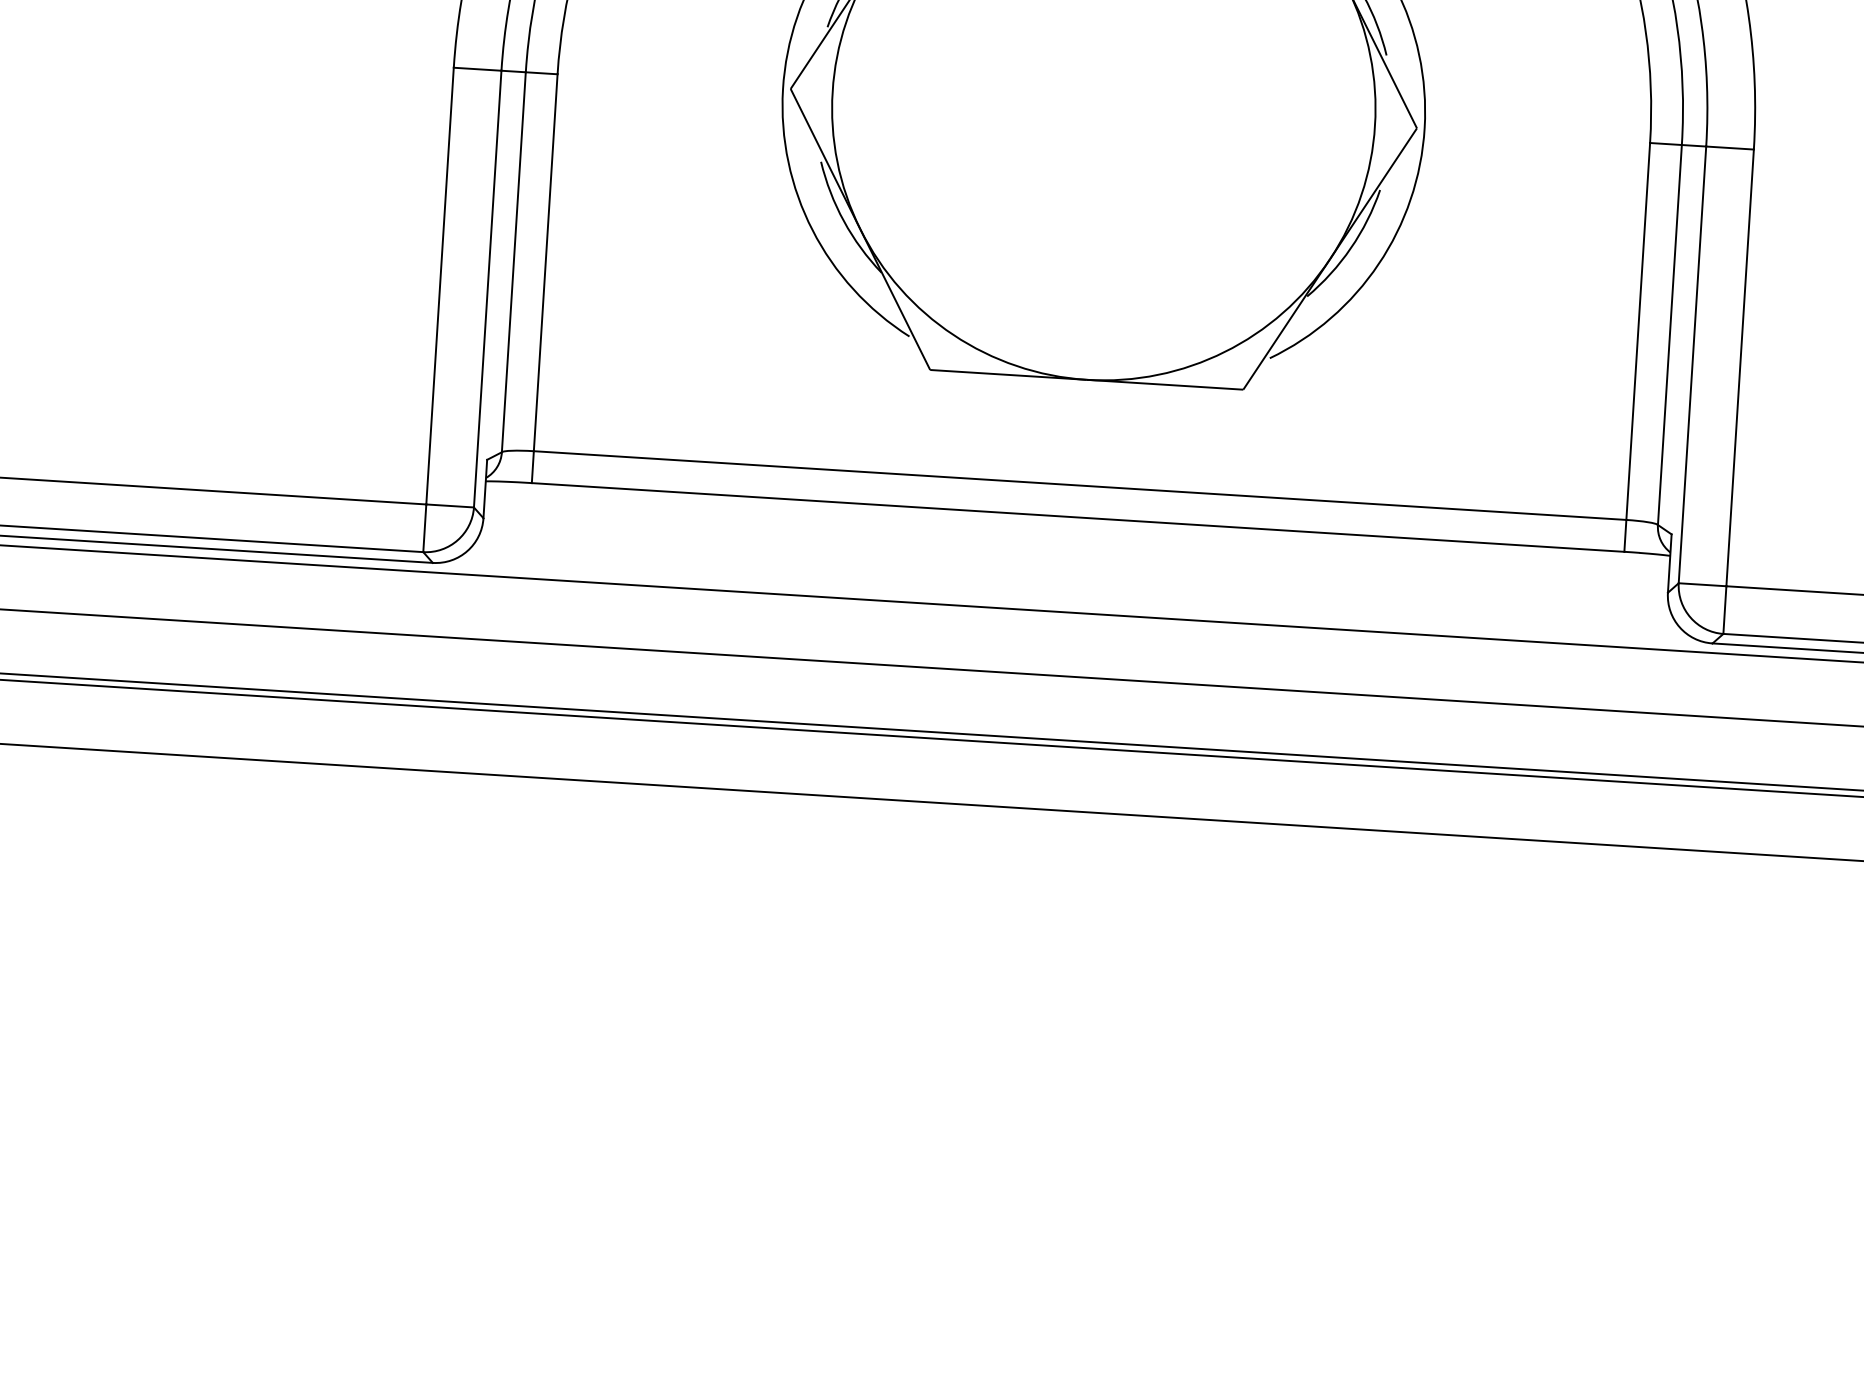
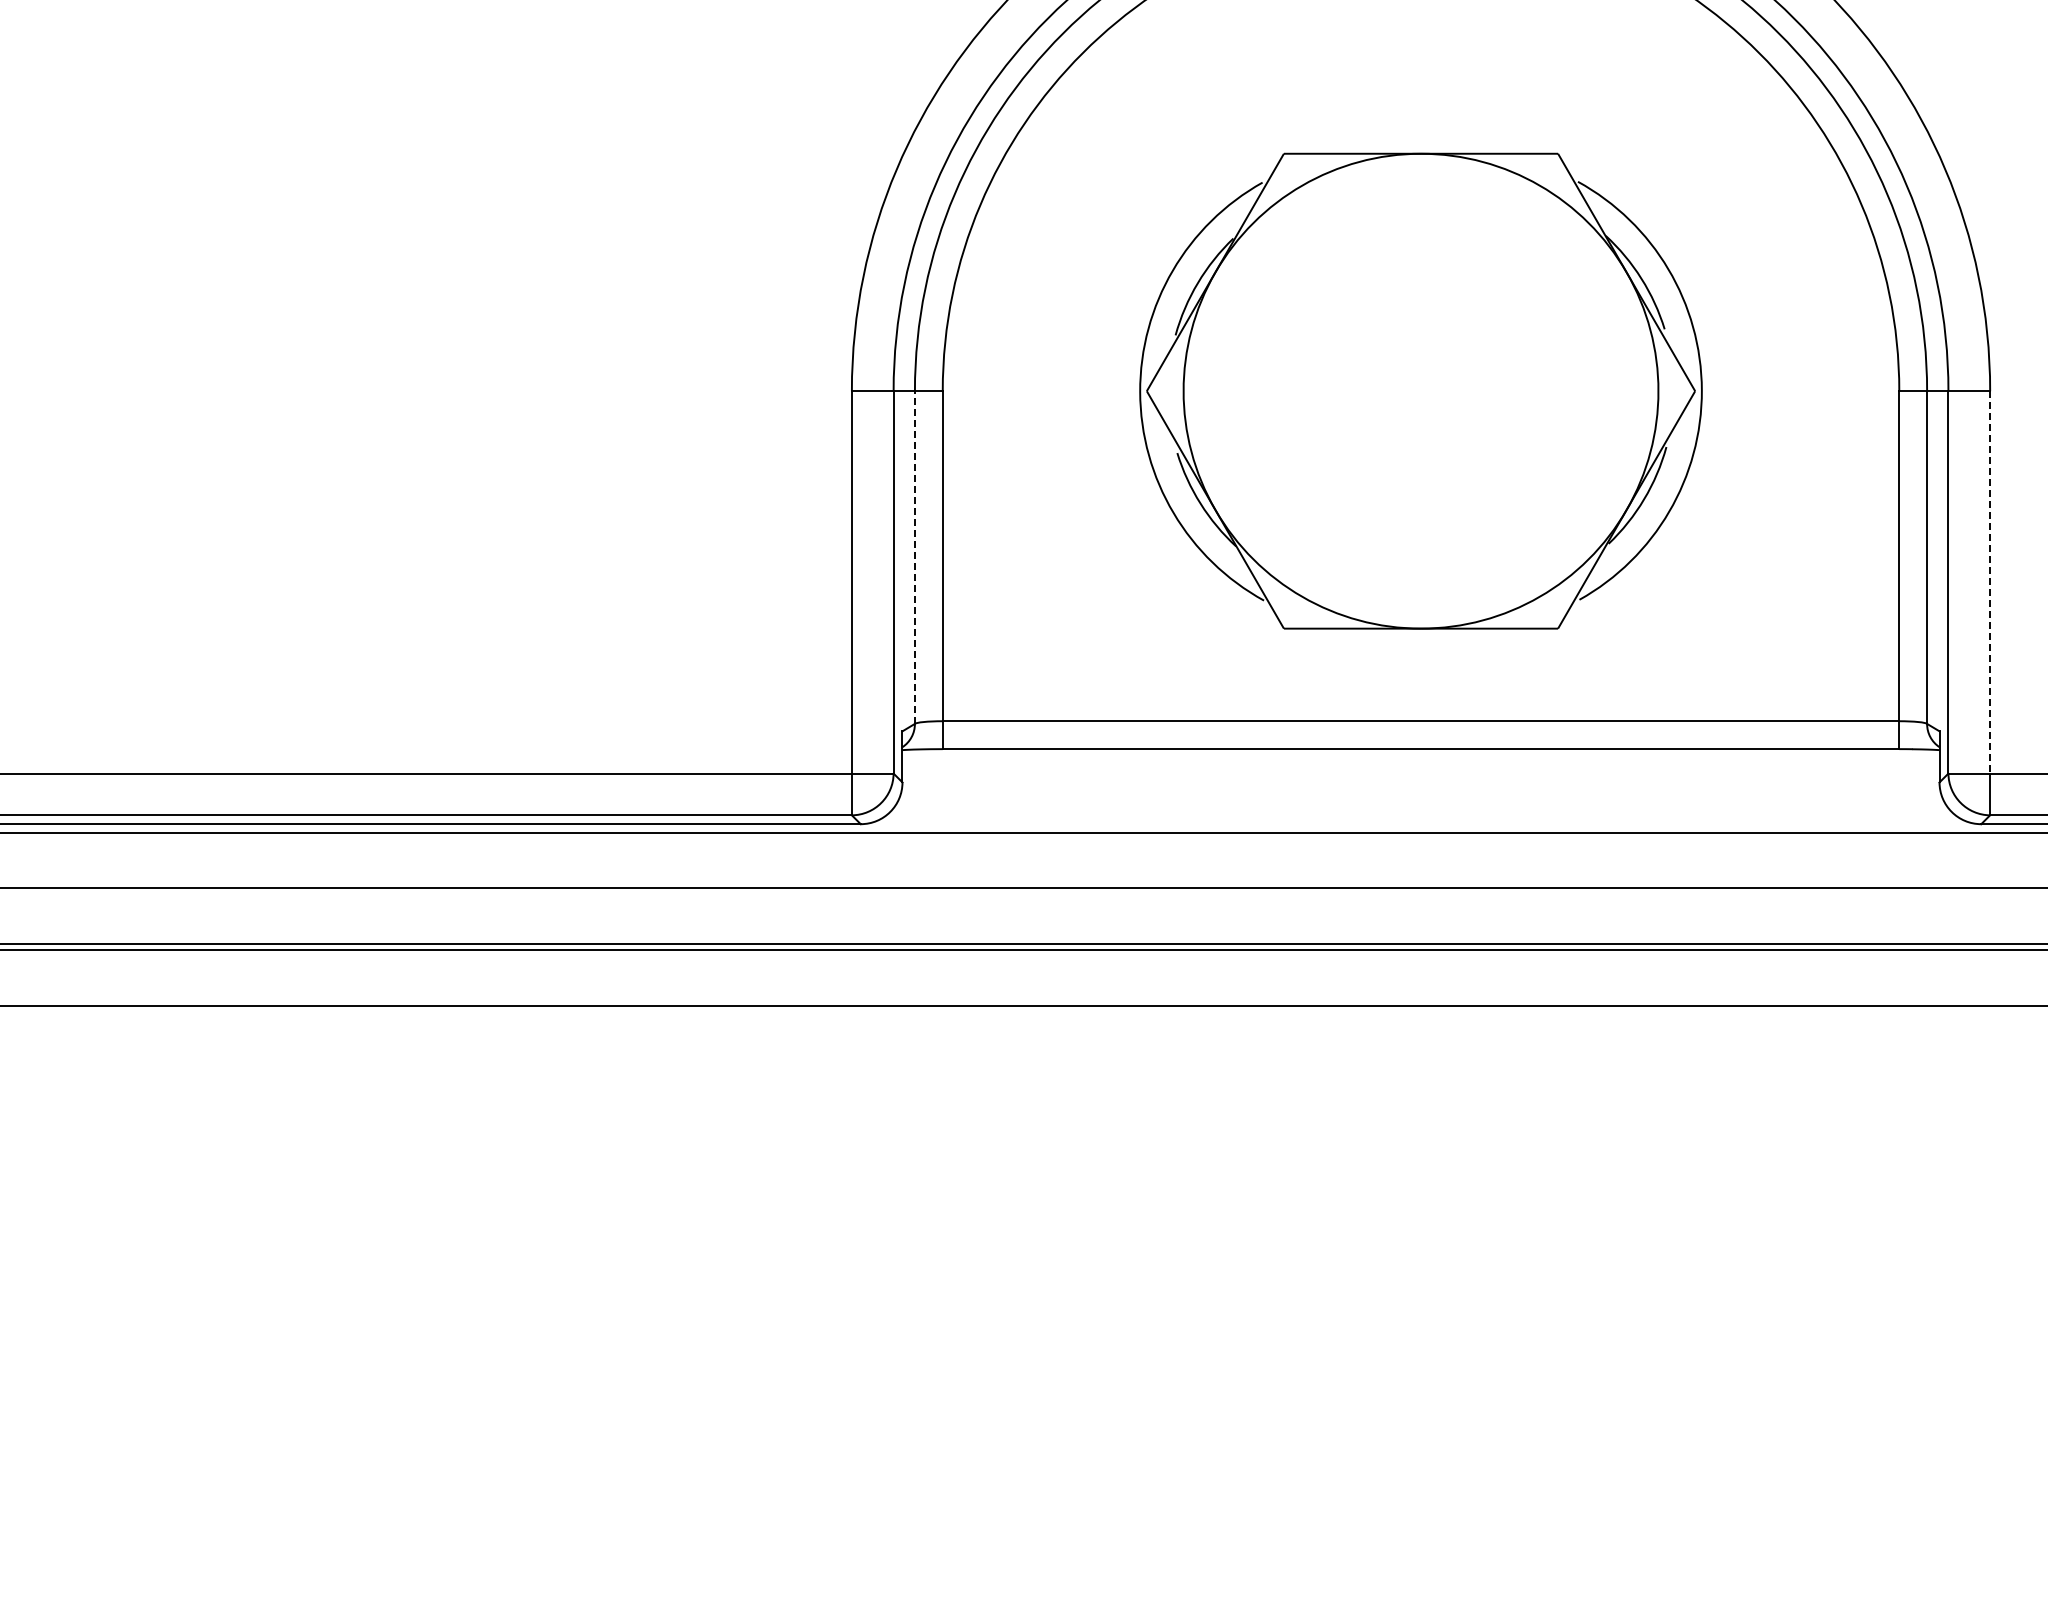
line: (513, 262) -> (914, 557), solid -> dashed
line: (1740, 368) -> (1990, 582), solid -> dashed

